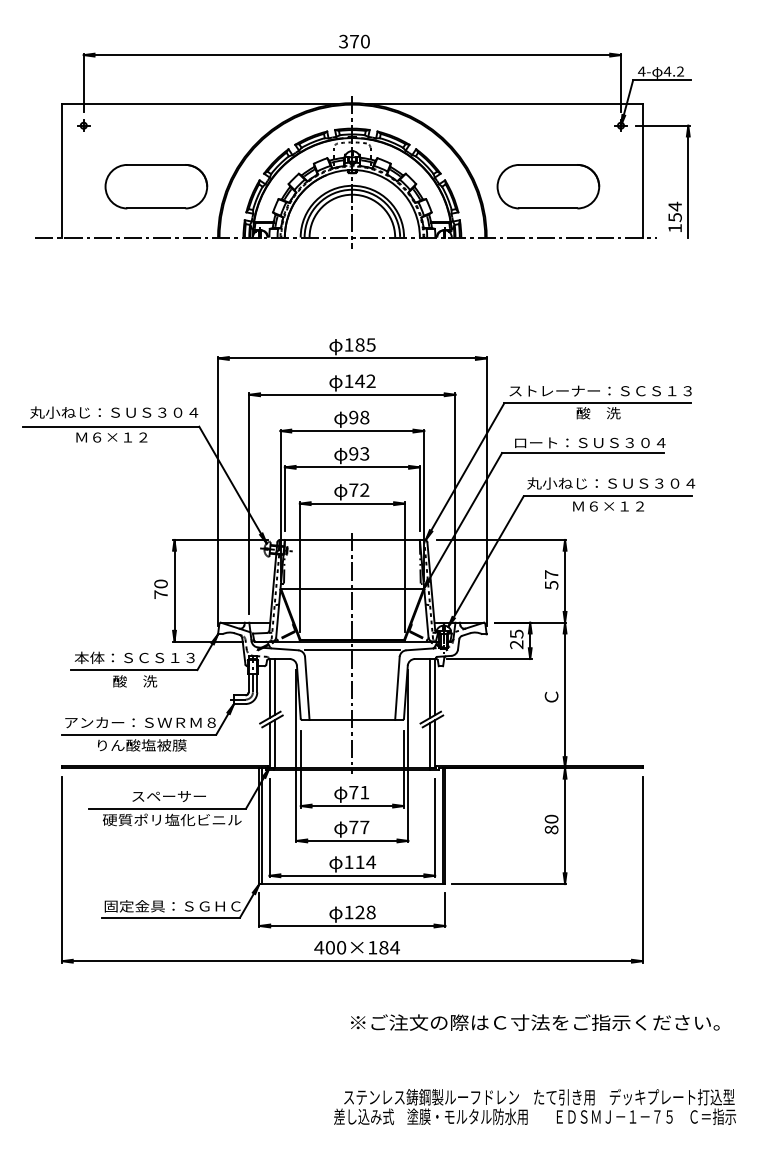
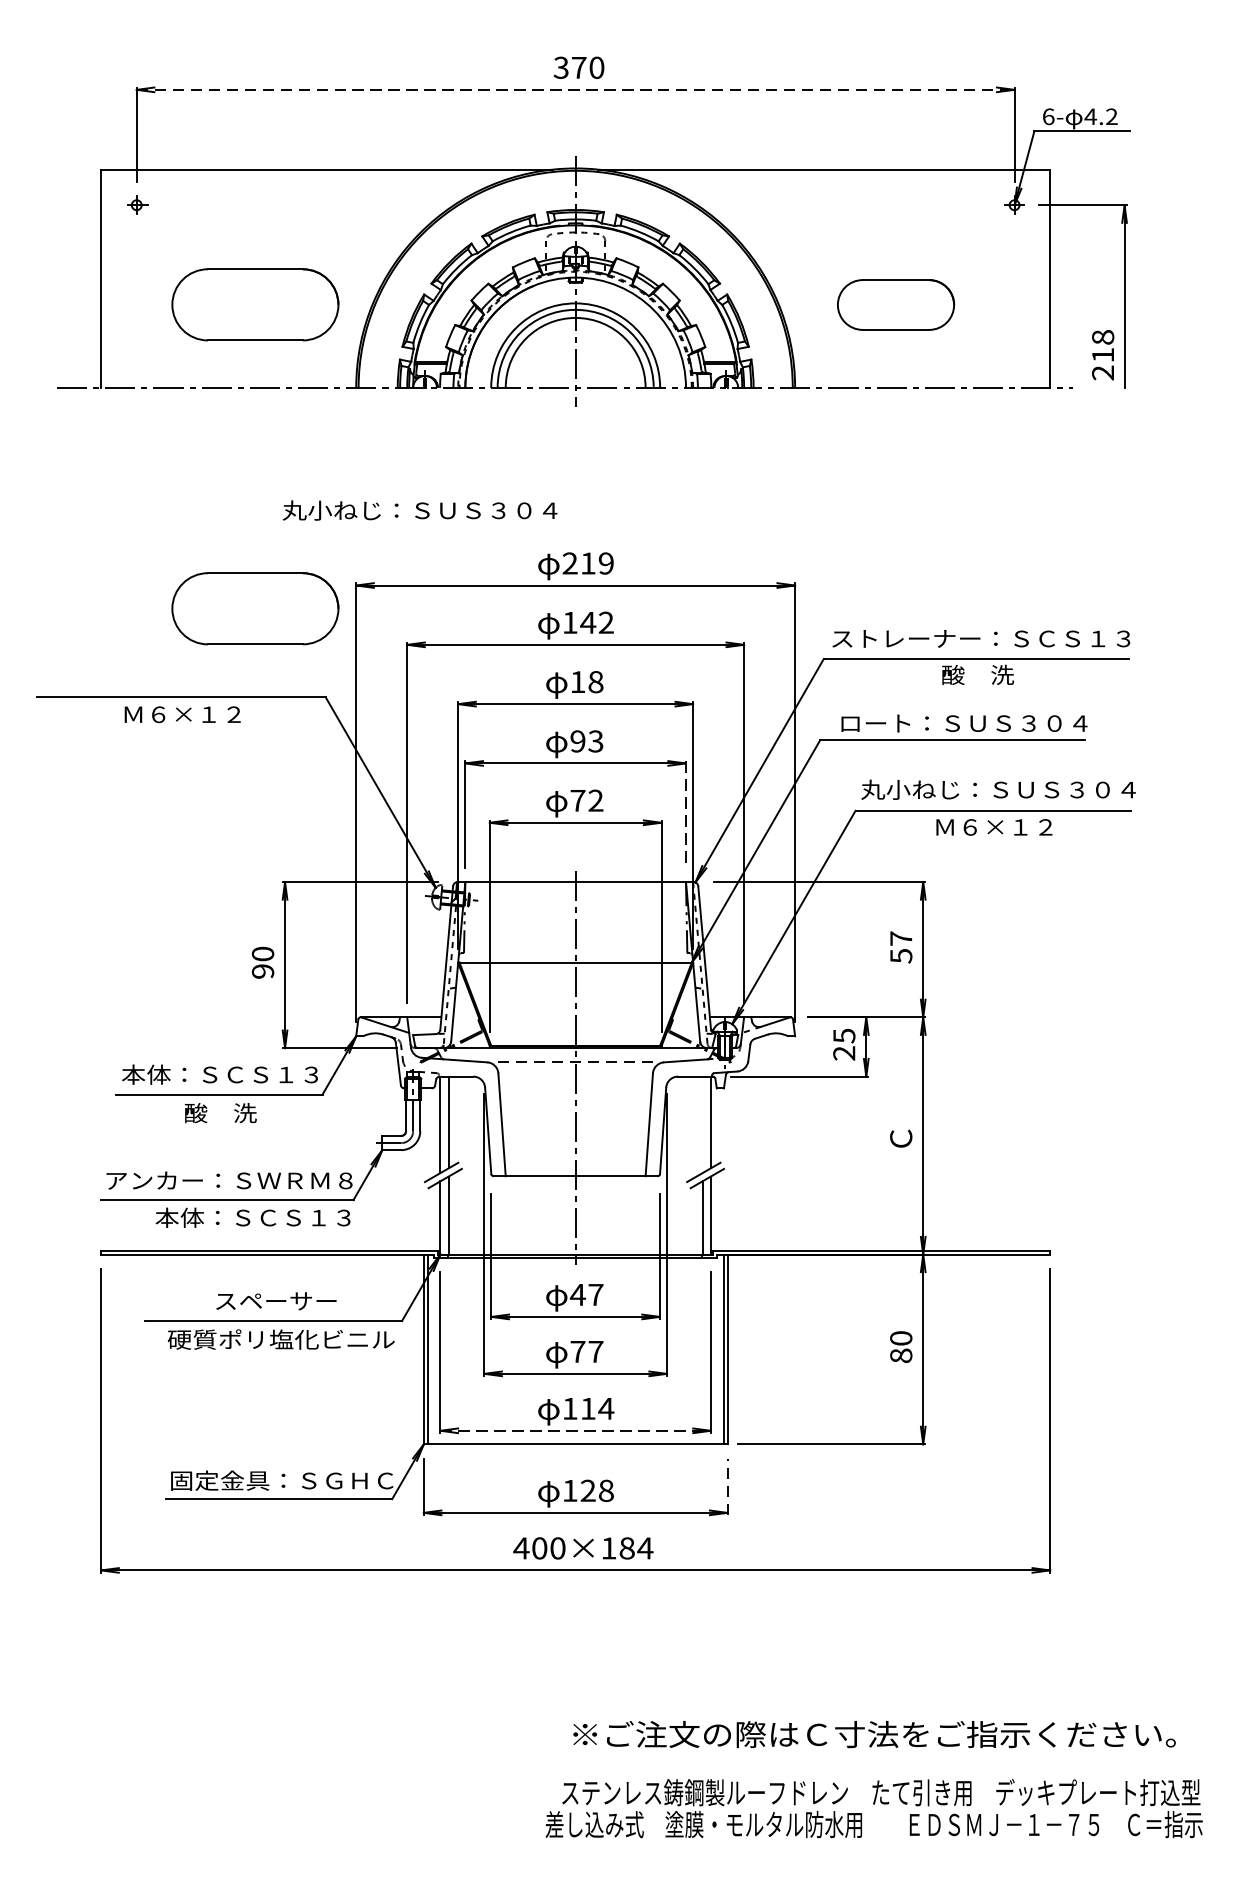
line: (352, 55) -> (575, 90), solid -> dashed
text: (641, 71) -> (1048, 116), 4- -> 6-
part: (548, 186) -> (896, 304), size x0.7
text: (674, 216) -> (1102, 353), 154 -> 218
text: (359, 344) -> (587, 562), 185 -> 219
part: (156, 372) -> (255, 608), added
text: (114, 412) -> (420, 510), moved
text: (353, 417) -> (577, 681), 98 -> 18
line: (419, 498) -> (685, 814), solid -> dashed
text: (160, 594) -> (262, 971), 70 -> 90
line: (351, 650) -> (574, 1062), solid -> dashed
line: (430, 688) -> (703, 1124), removed
text: (154, 745) -> (252, 1217), りん酸塩被膜 -> 本体：ＳＣＳ１３
text: (358, 792) -> (585, 1294), 71 -> 47
line: (352, 875) -> (575, 1430), solid -> dashed
line: (445, 909) -> (727, 1485), solid -> dashed
text: (535, 1022) -> (874, 1734), moved

